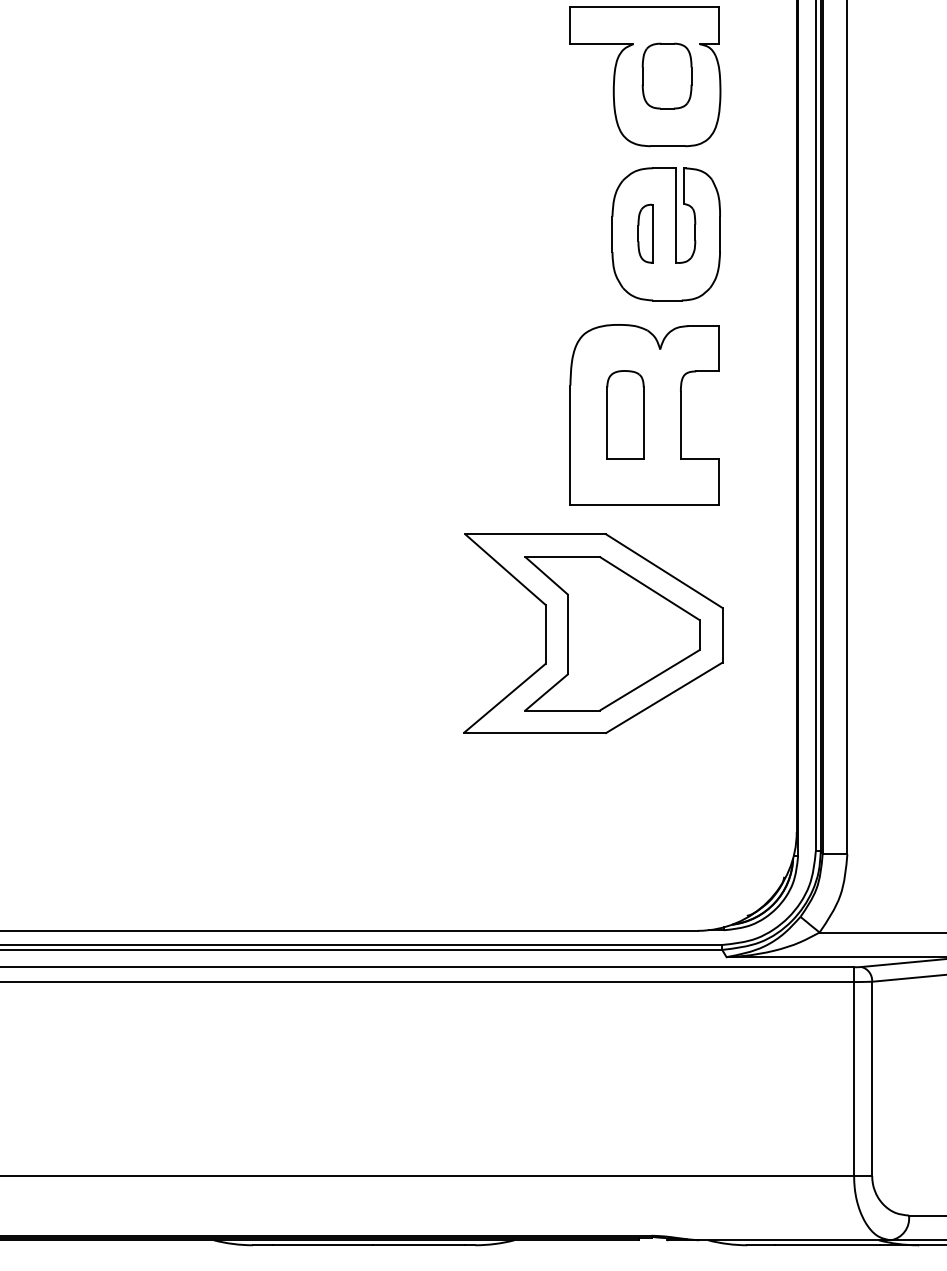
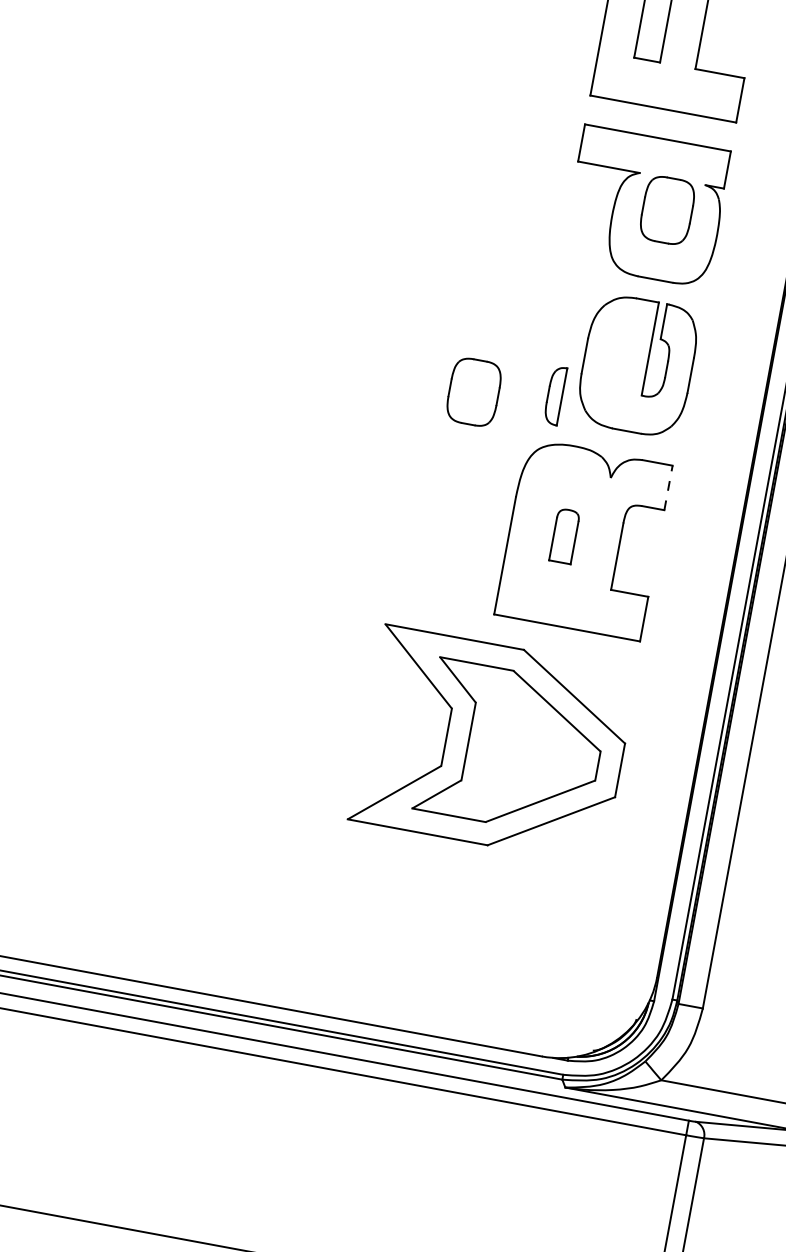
part: (645, 233) -> (555, 395), moved
part: (509, 289) -> (473, 391), added
line: (718, 348) -> (668, 487), solid -> dashed
part: (625, 414) -> (564, 535), size x0.6

